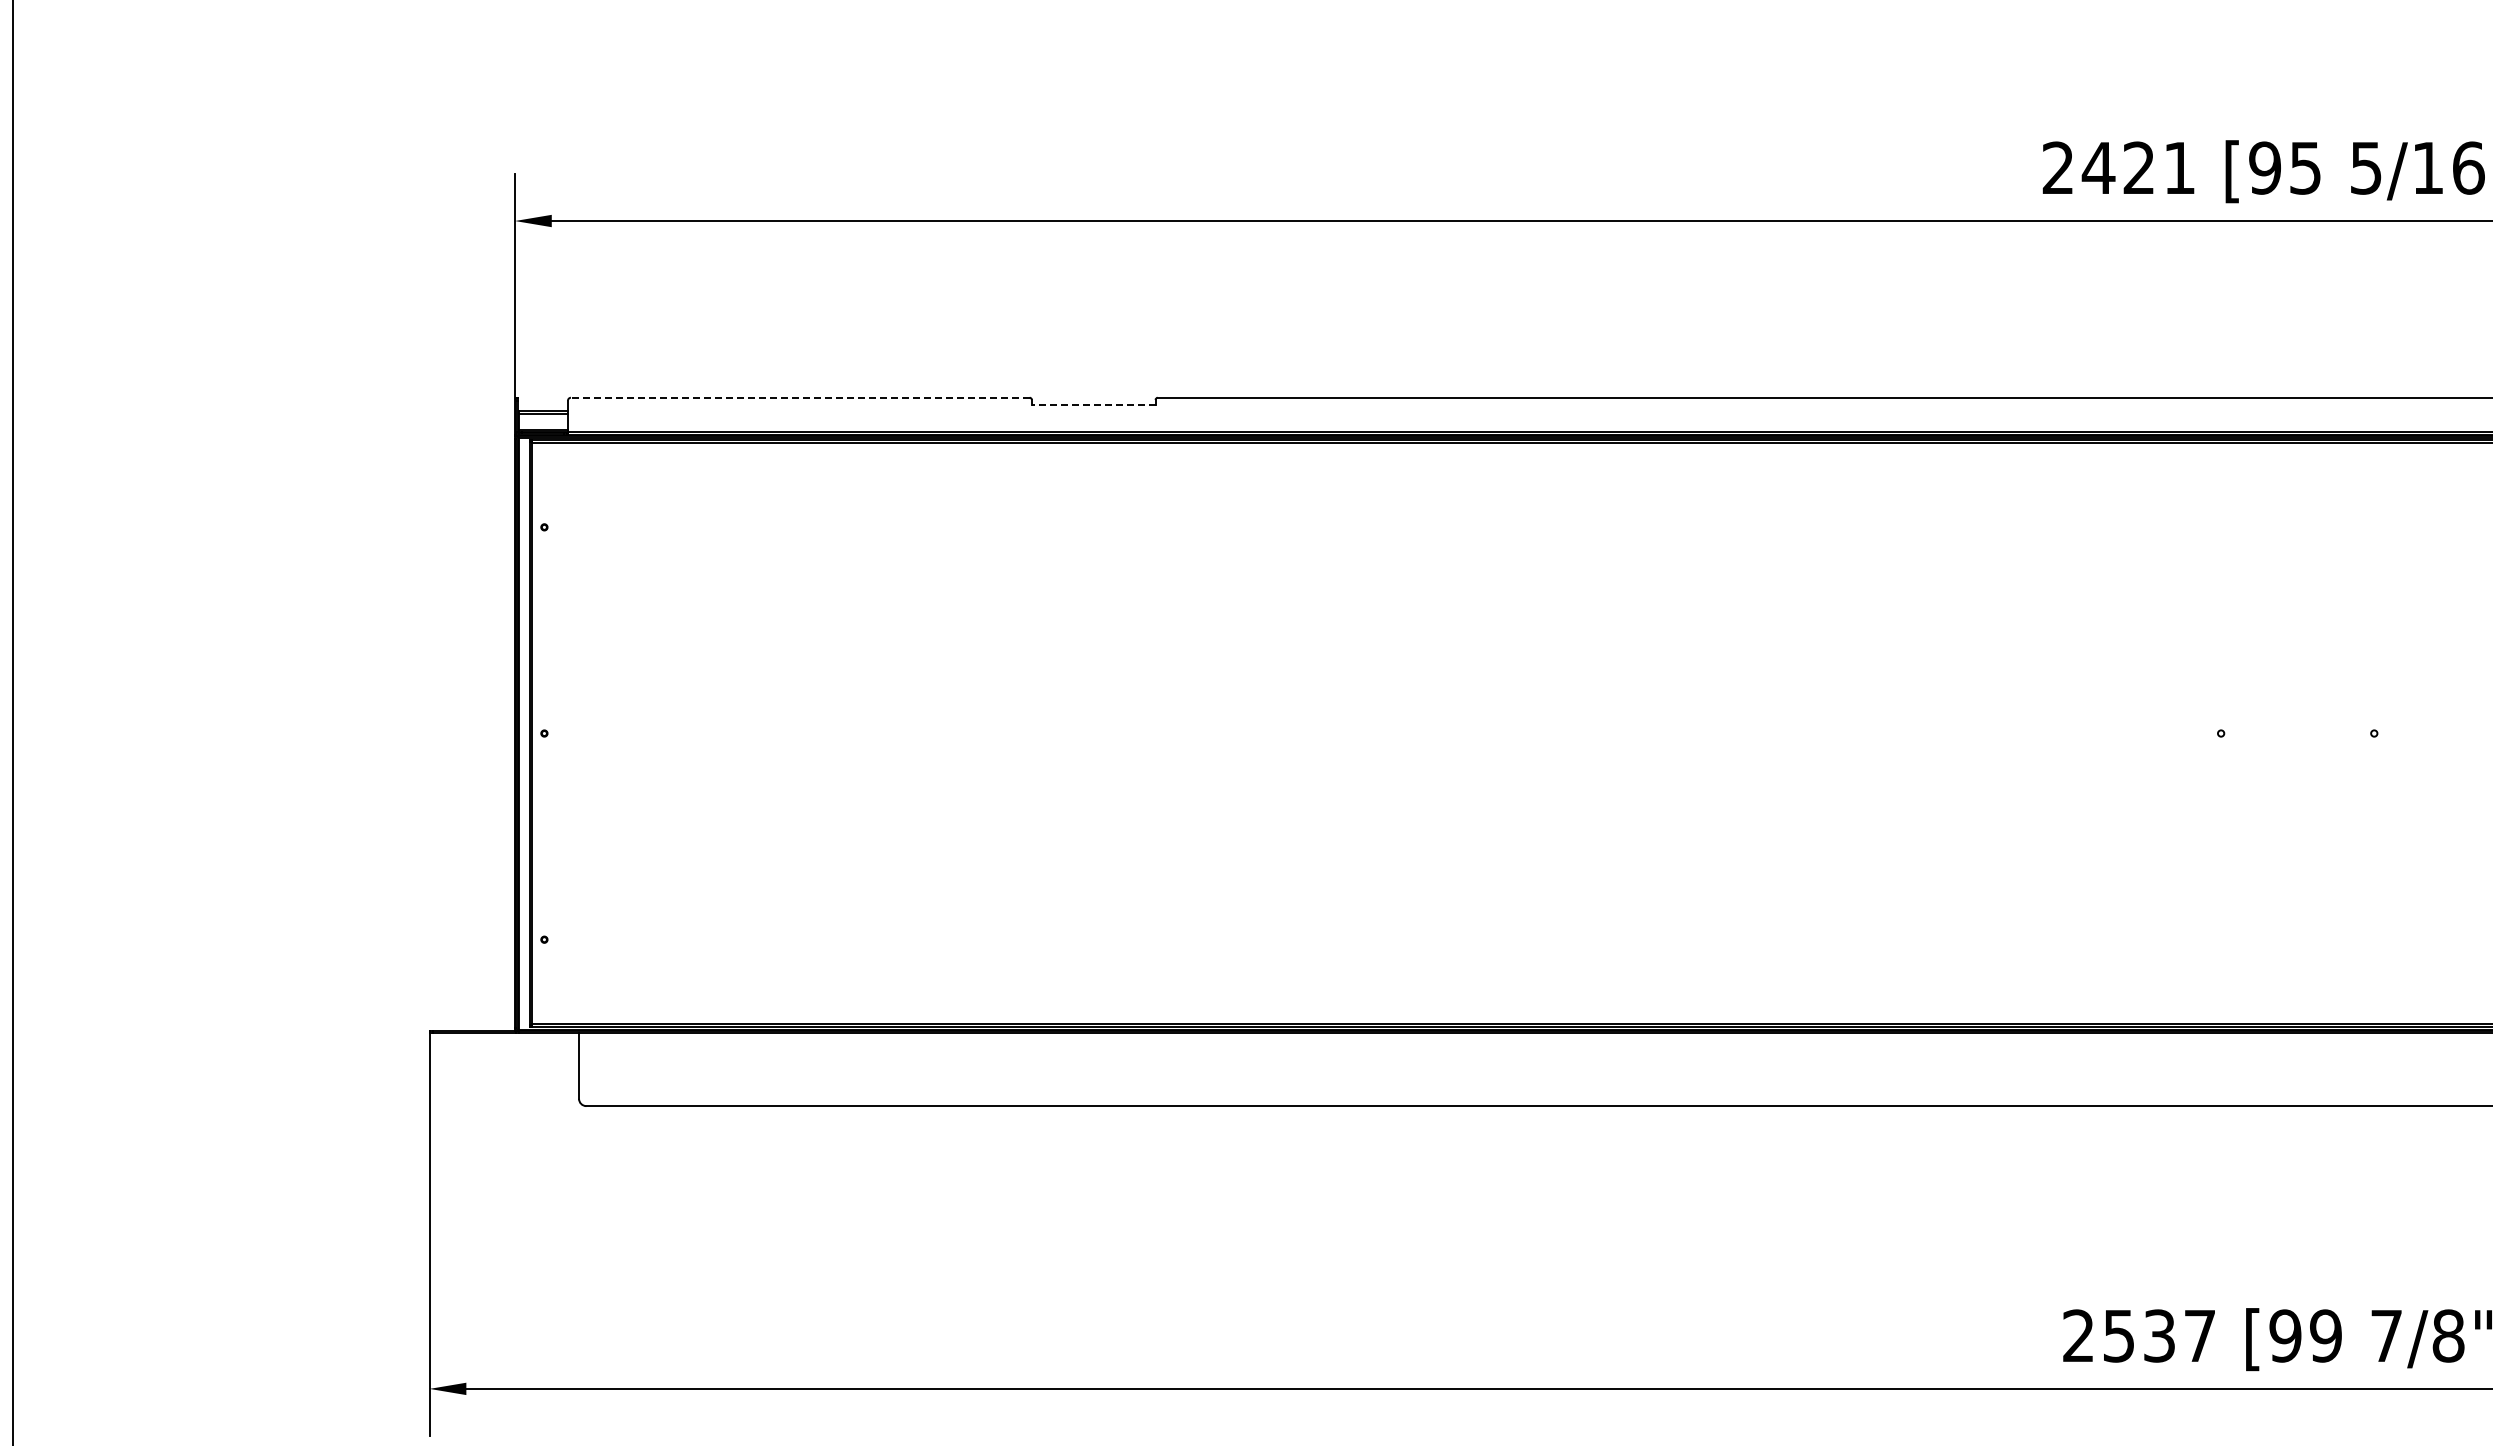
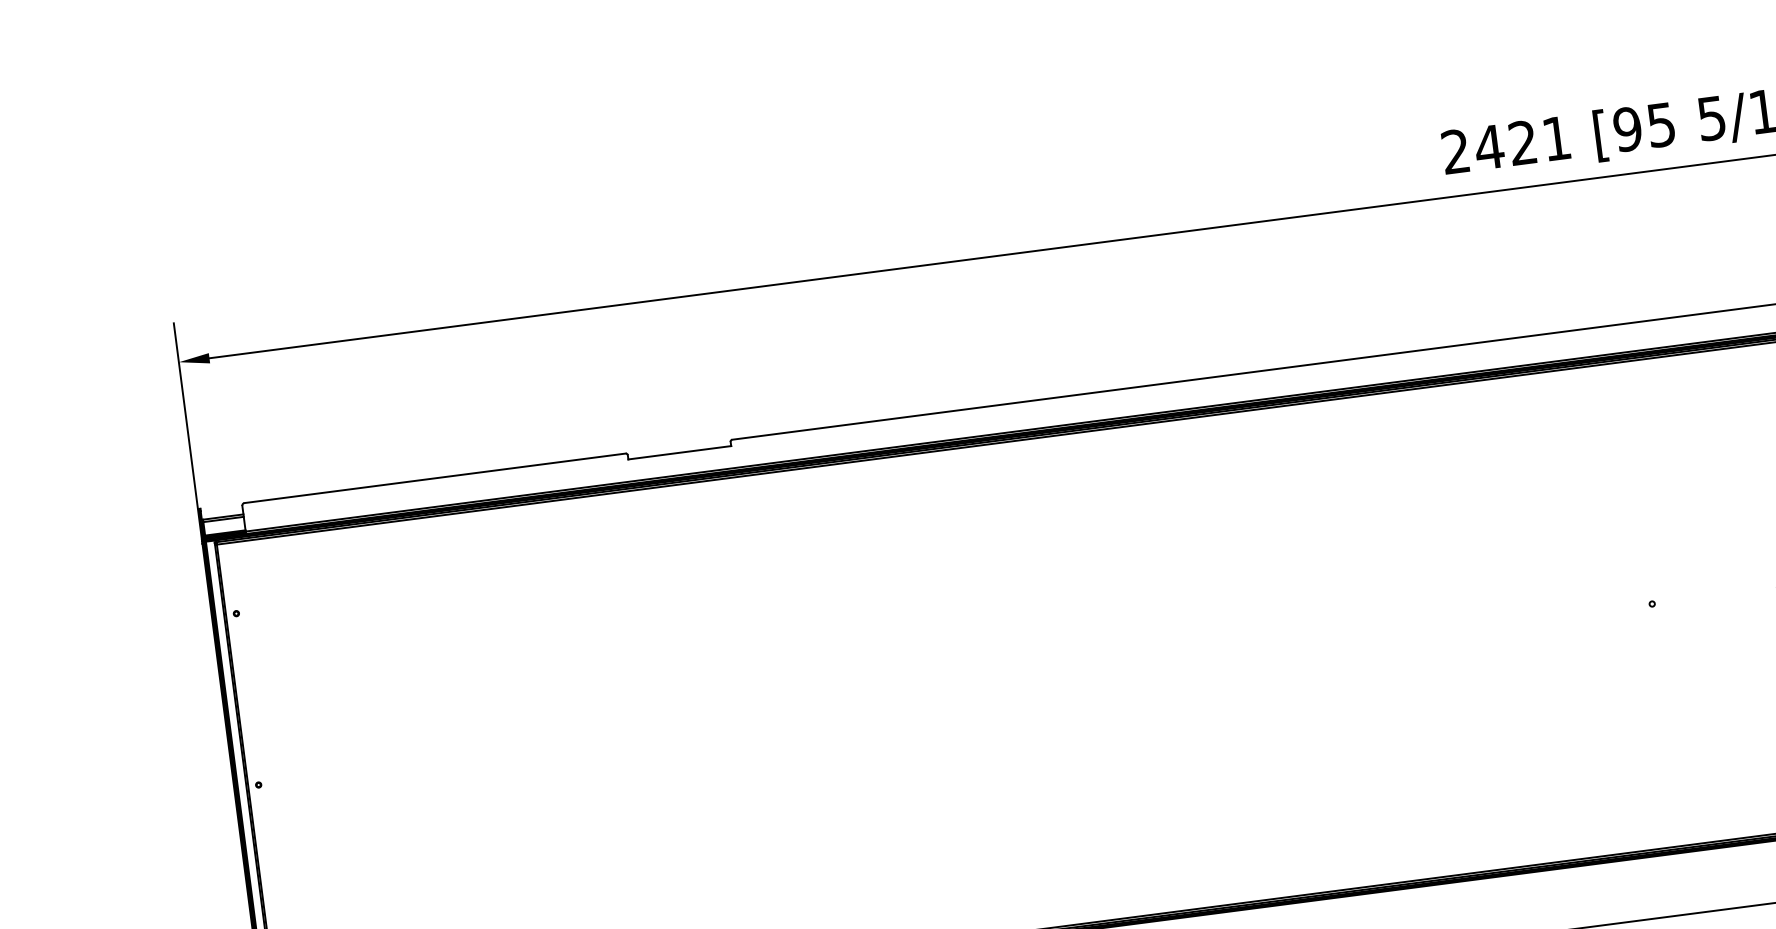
line: (799, 397) -> (434, 478), dashed -> solid
line: (1093, 405) -> (679, 453), dashed -> solid

